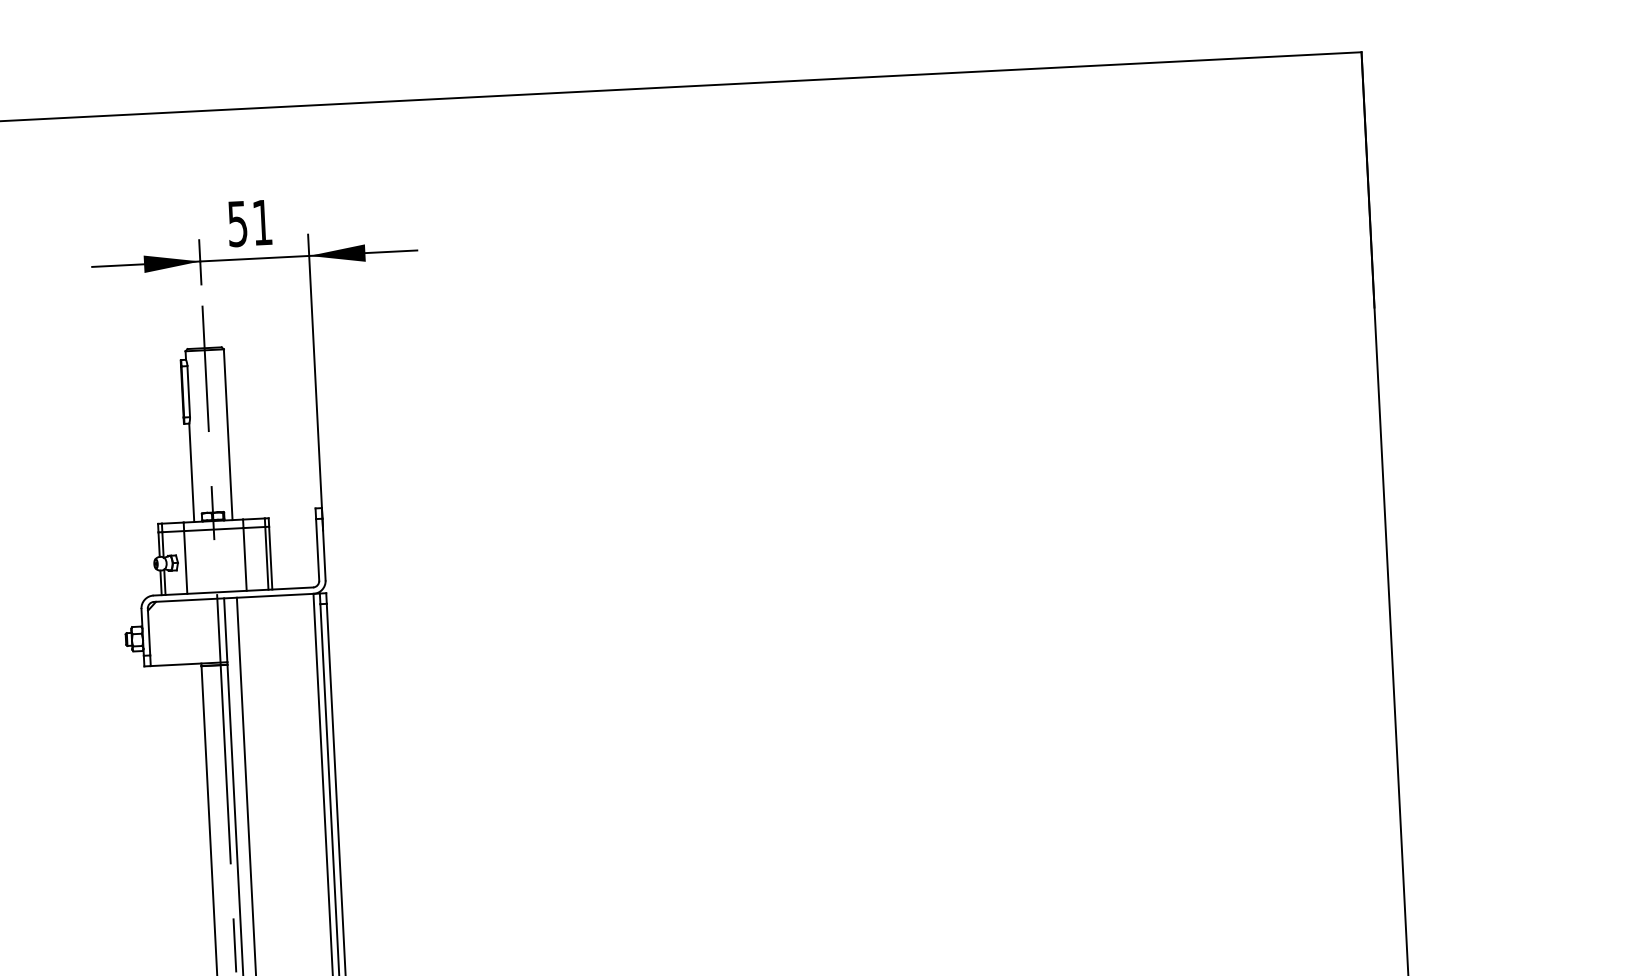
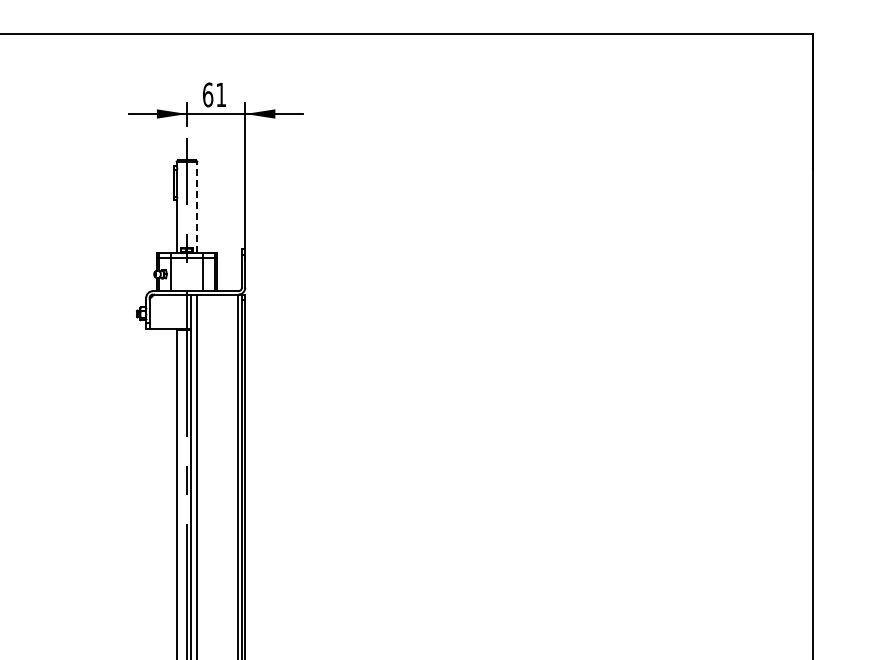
text: (238, 222) -> (208, 94), 51 -> 61
line: (228, 435) -> (197, 207), solid -> dashed

